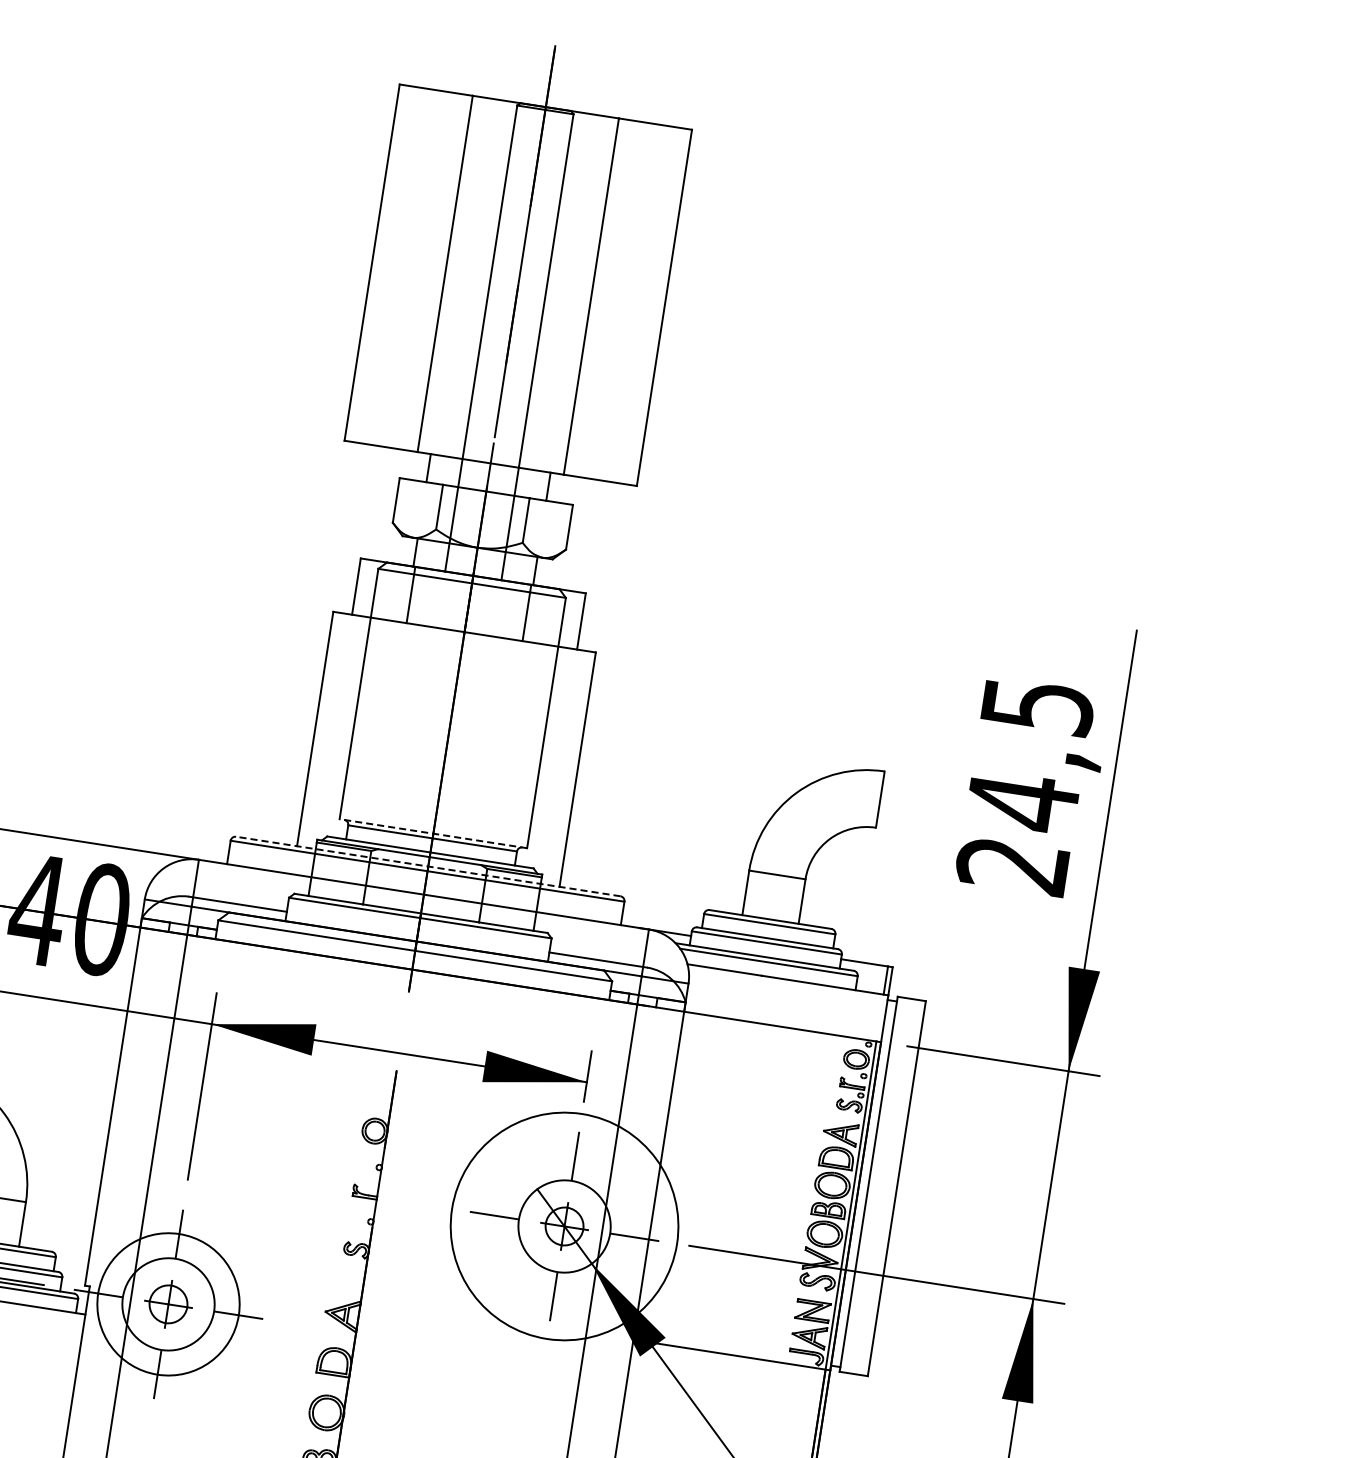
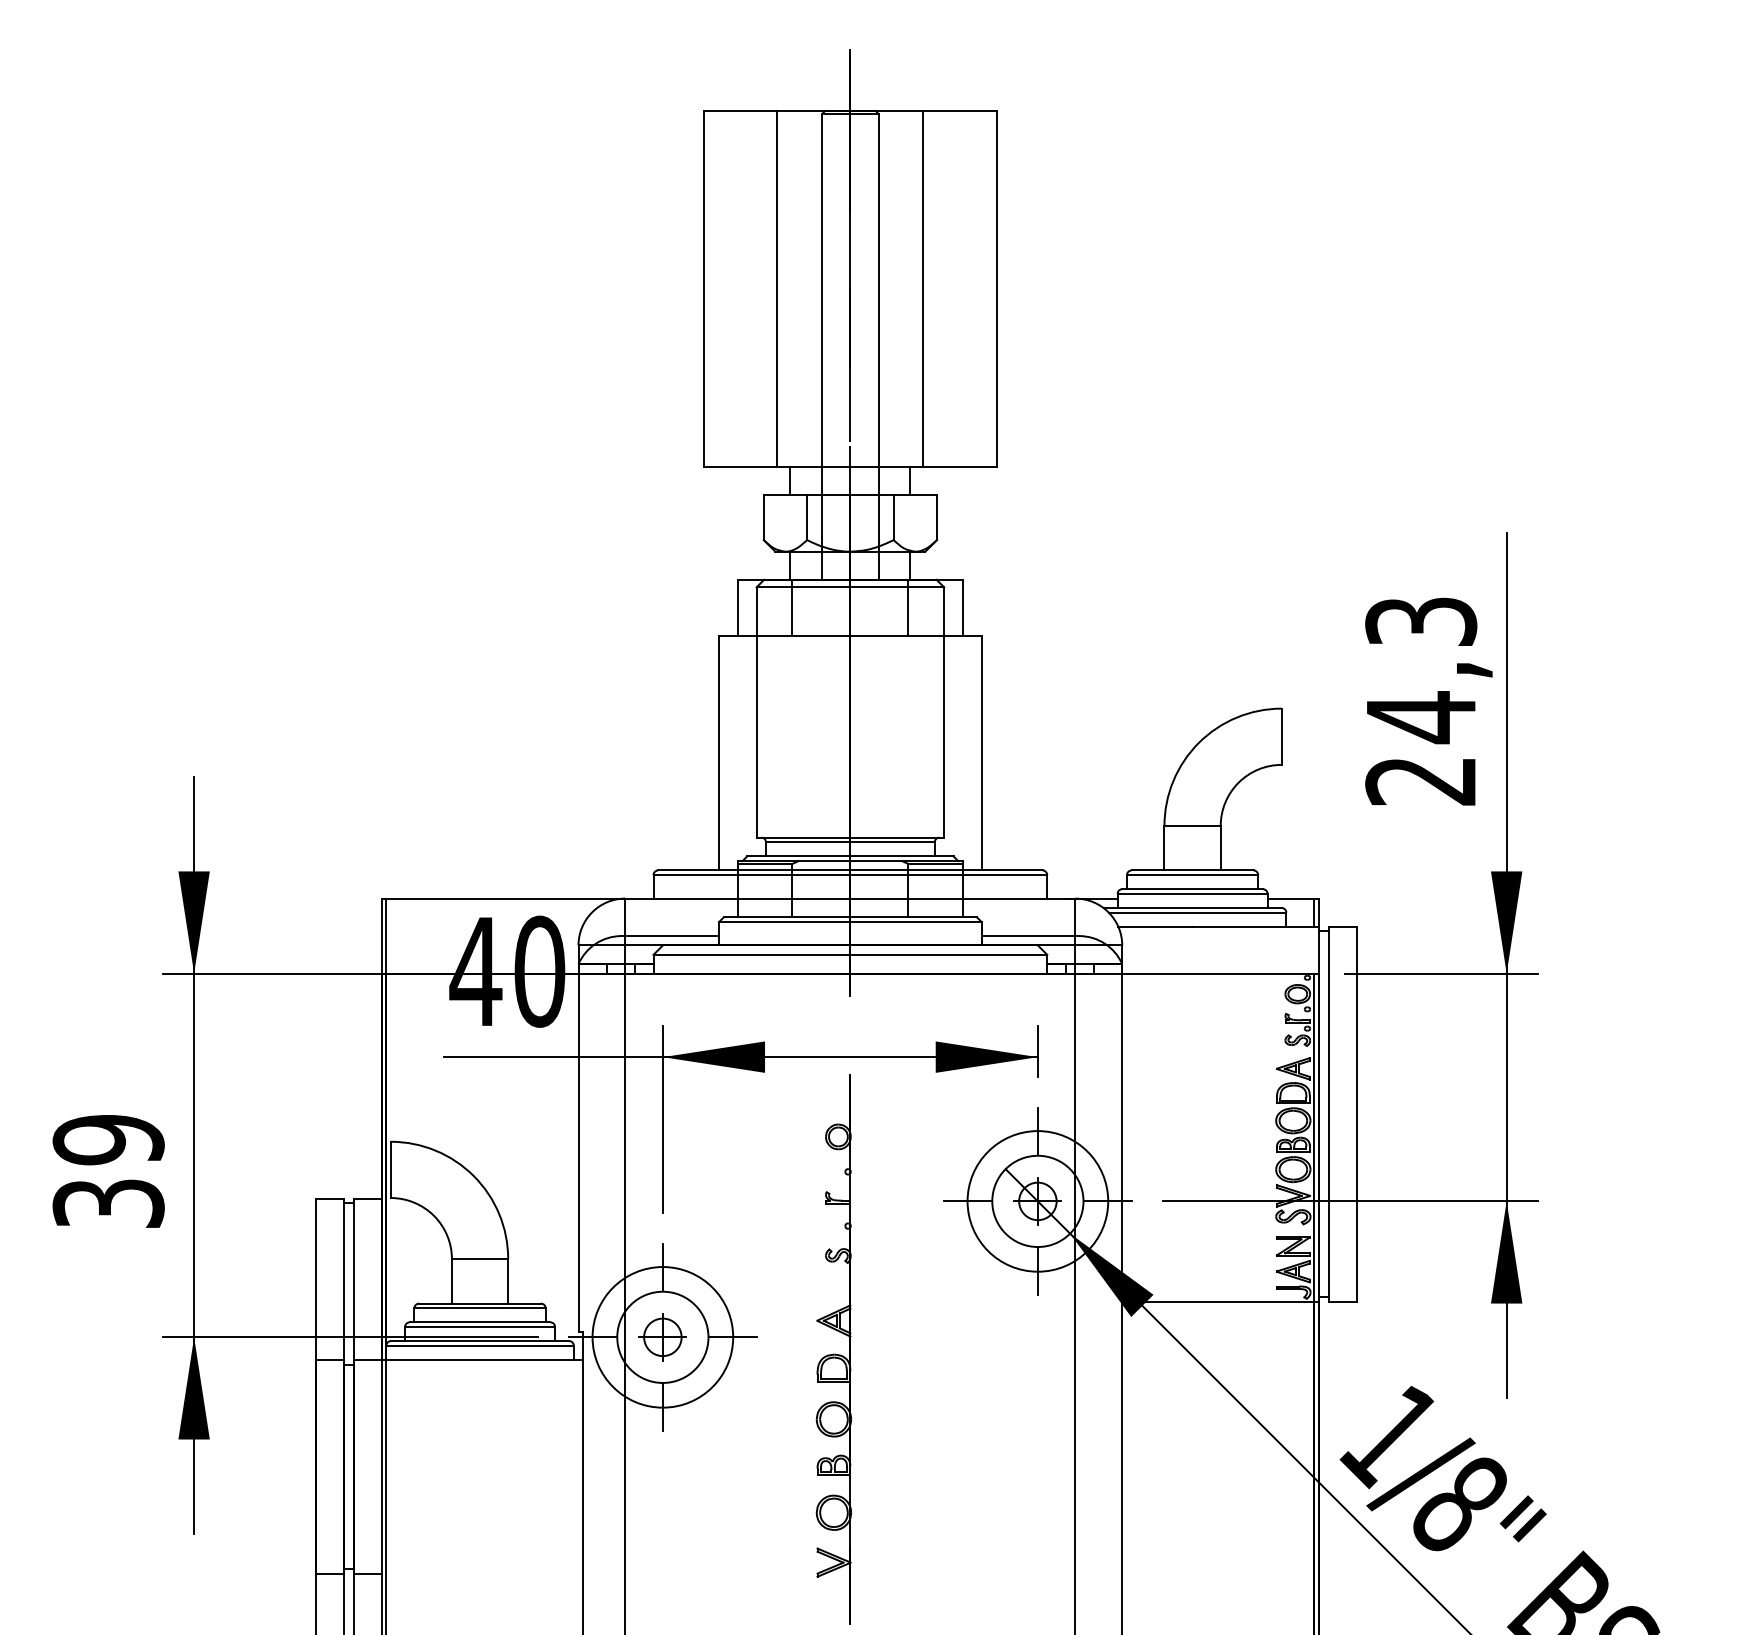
text: (1036, 705) -> (1420, 621), 24,5 -> 24,3
line: (433, 833) -> (850, 837), dashed -> solid
line: (427, 866) -> (849, 870), dashed -> solid
circle: (564, 1226) -> (1037, 1201), size x0.62

